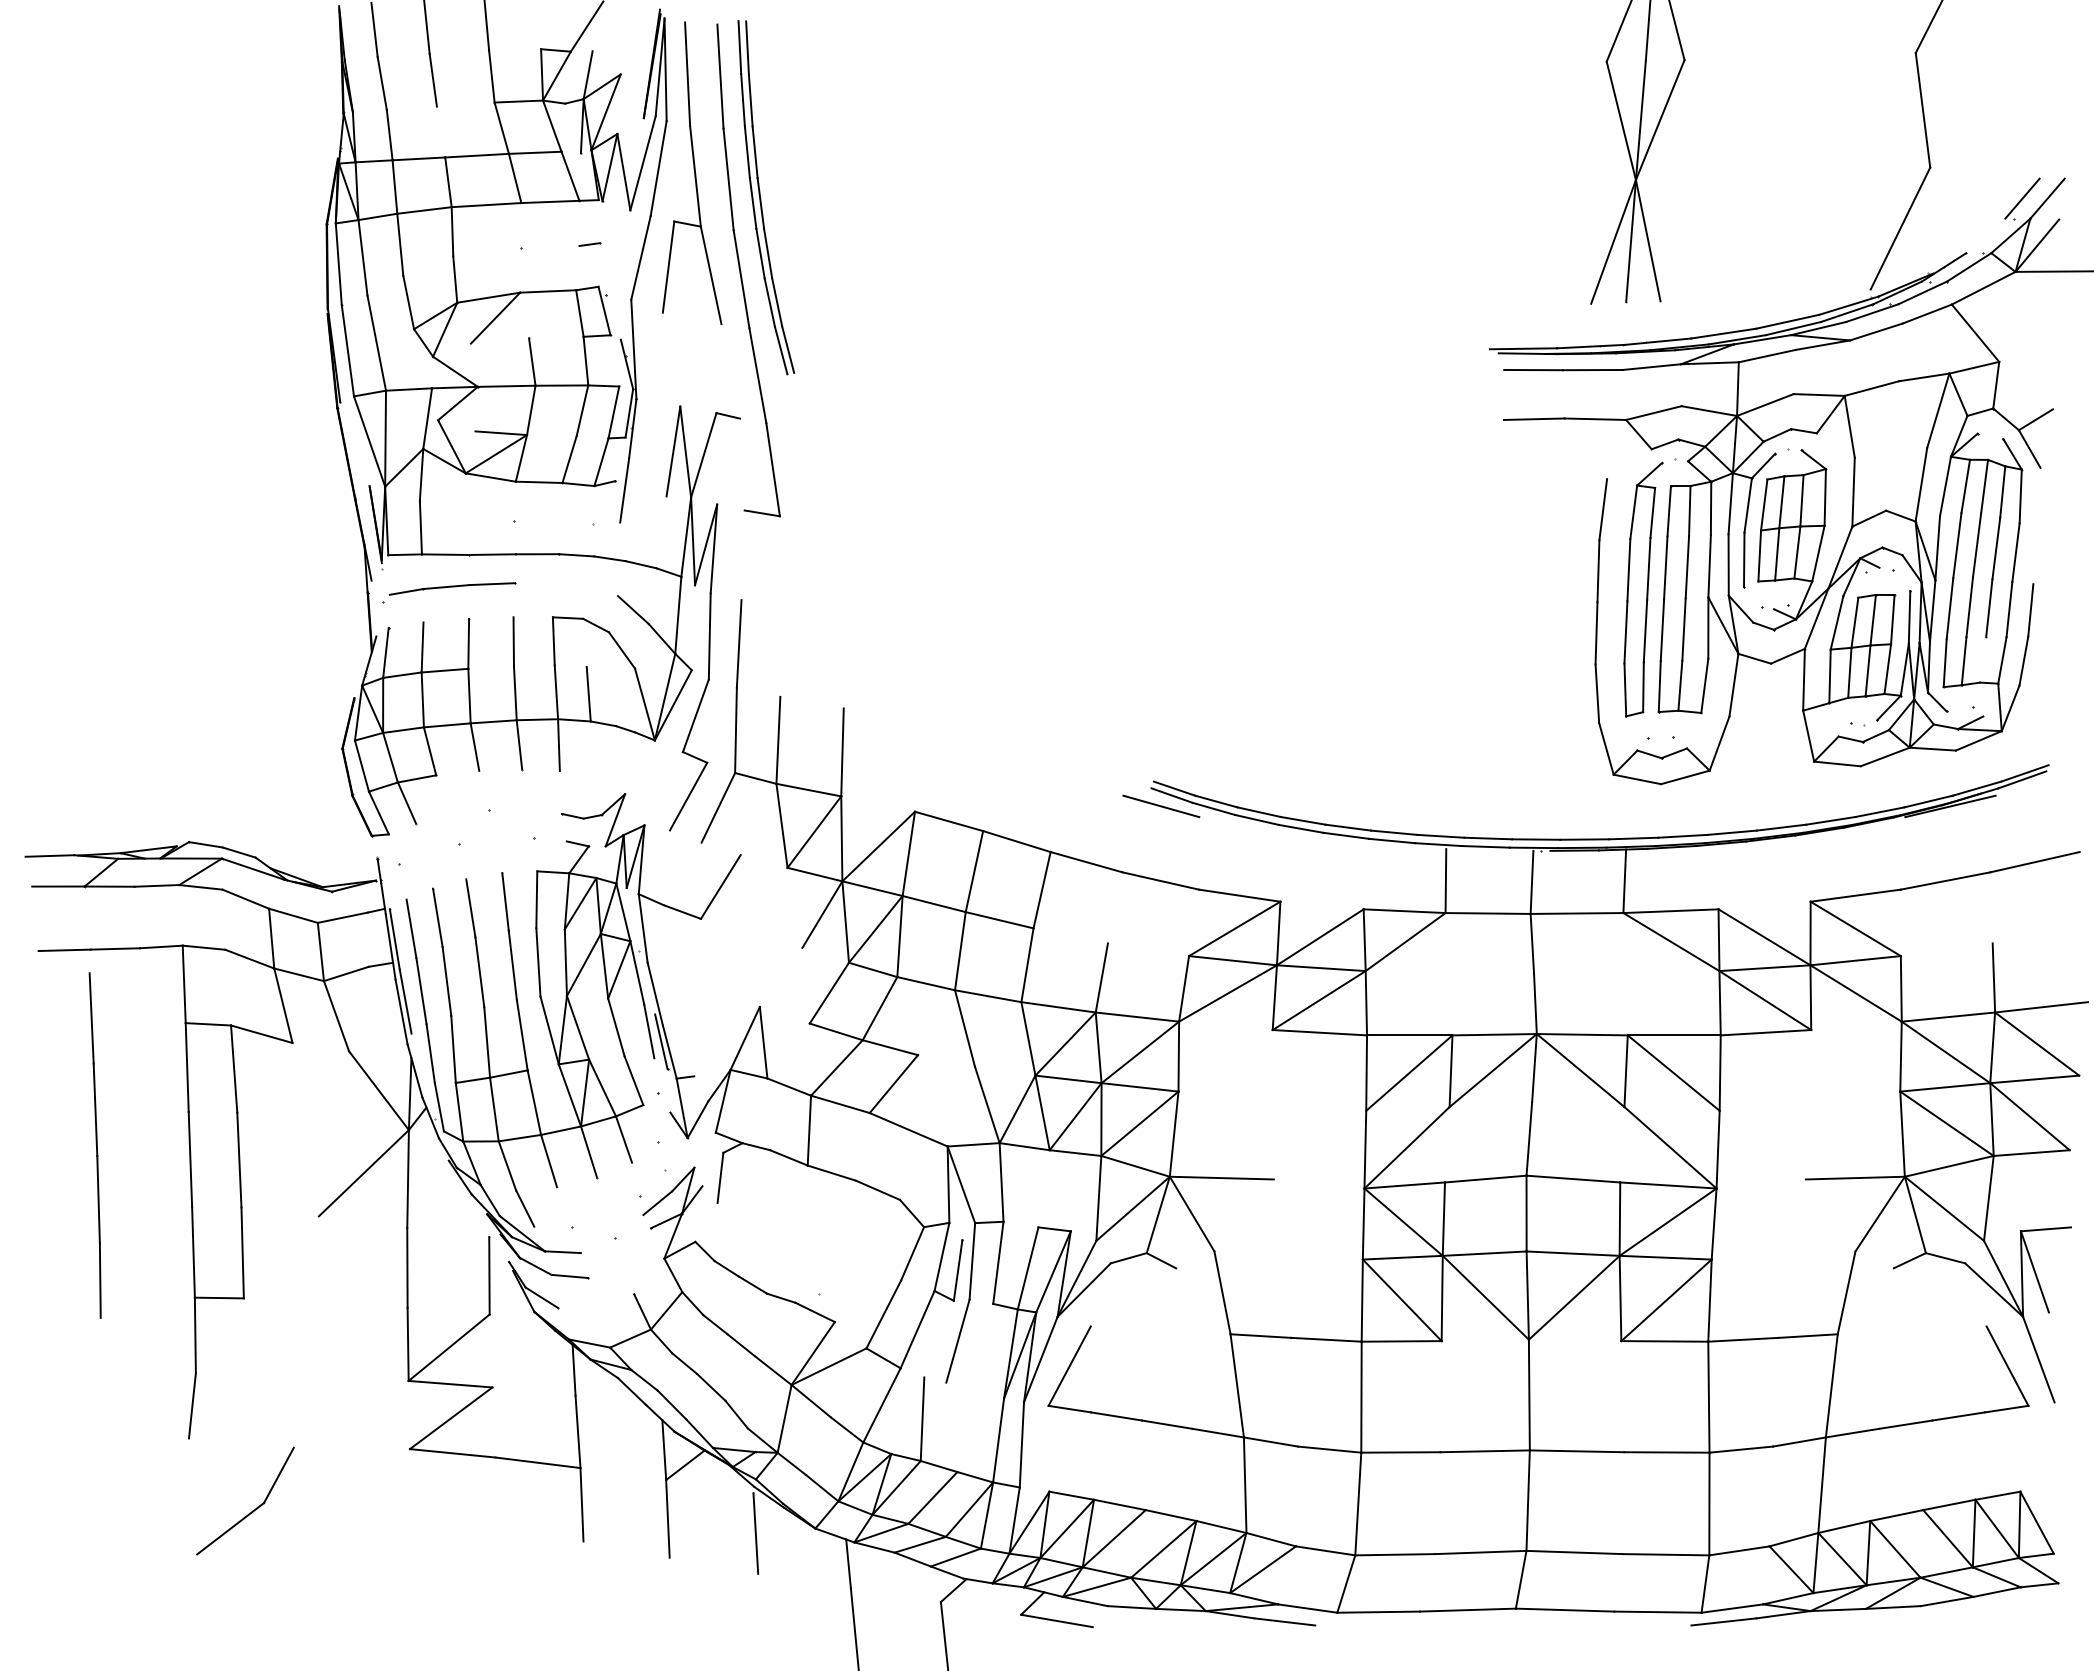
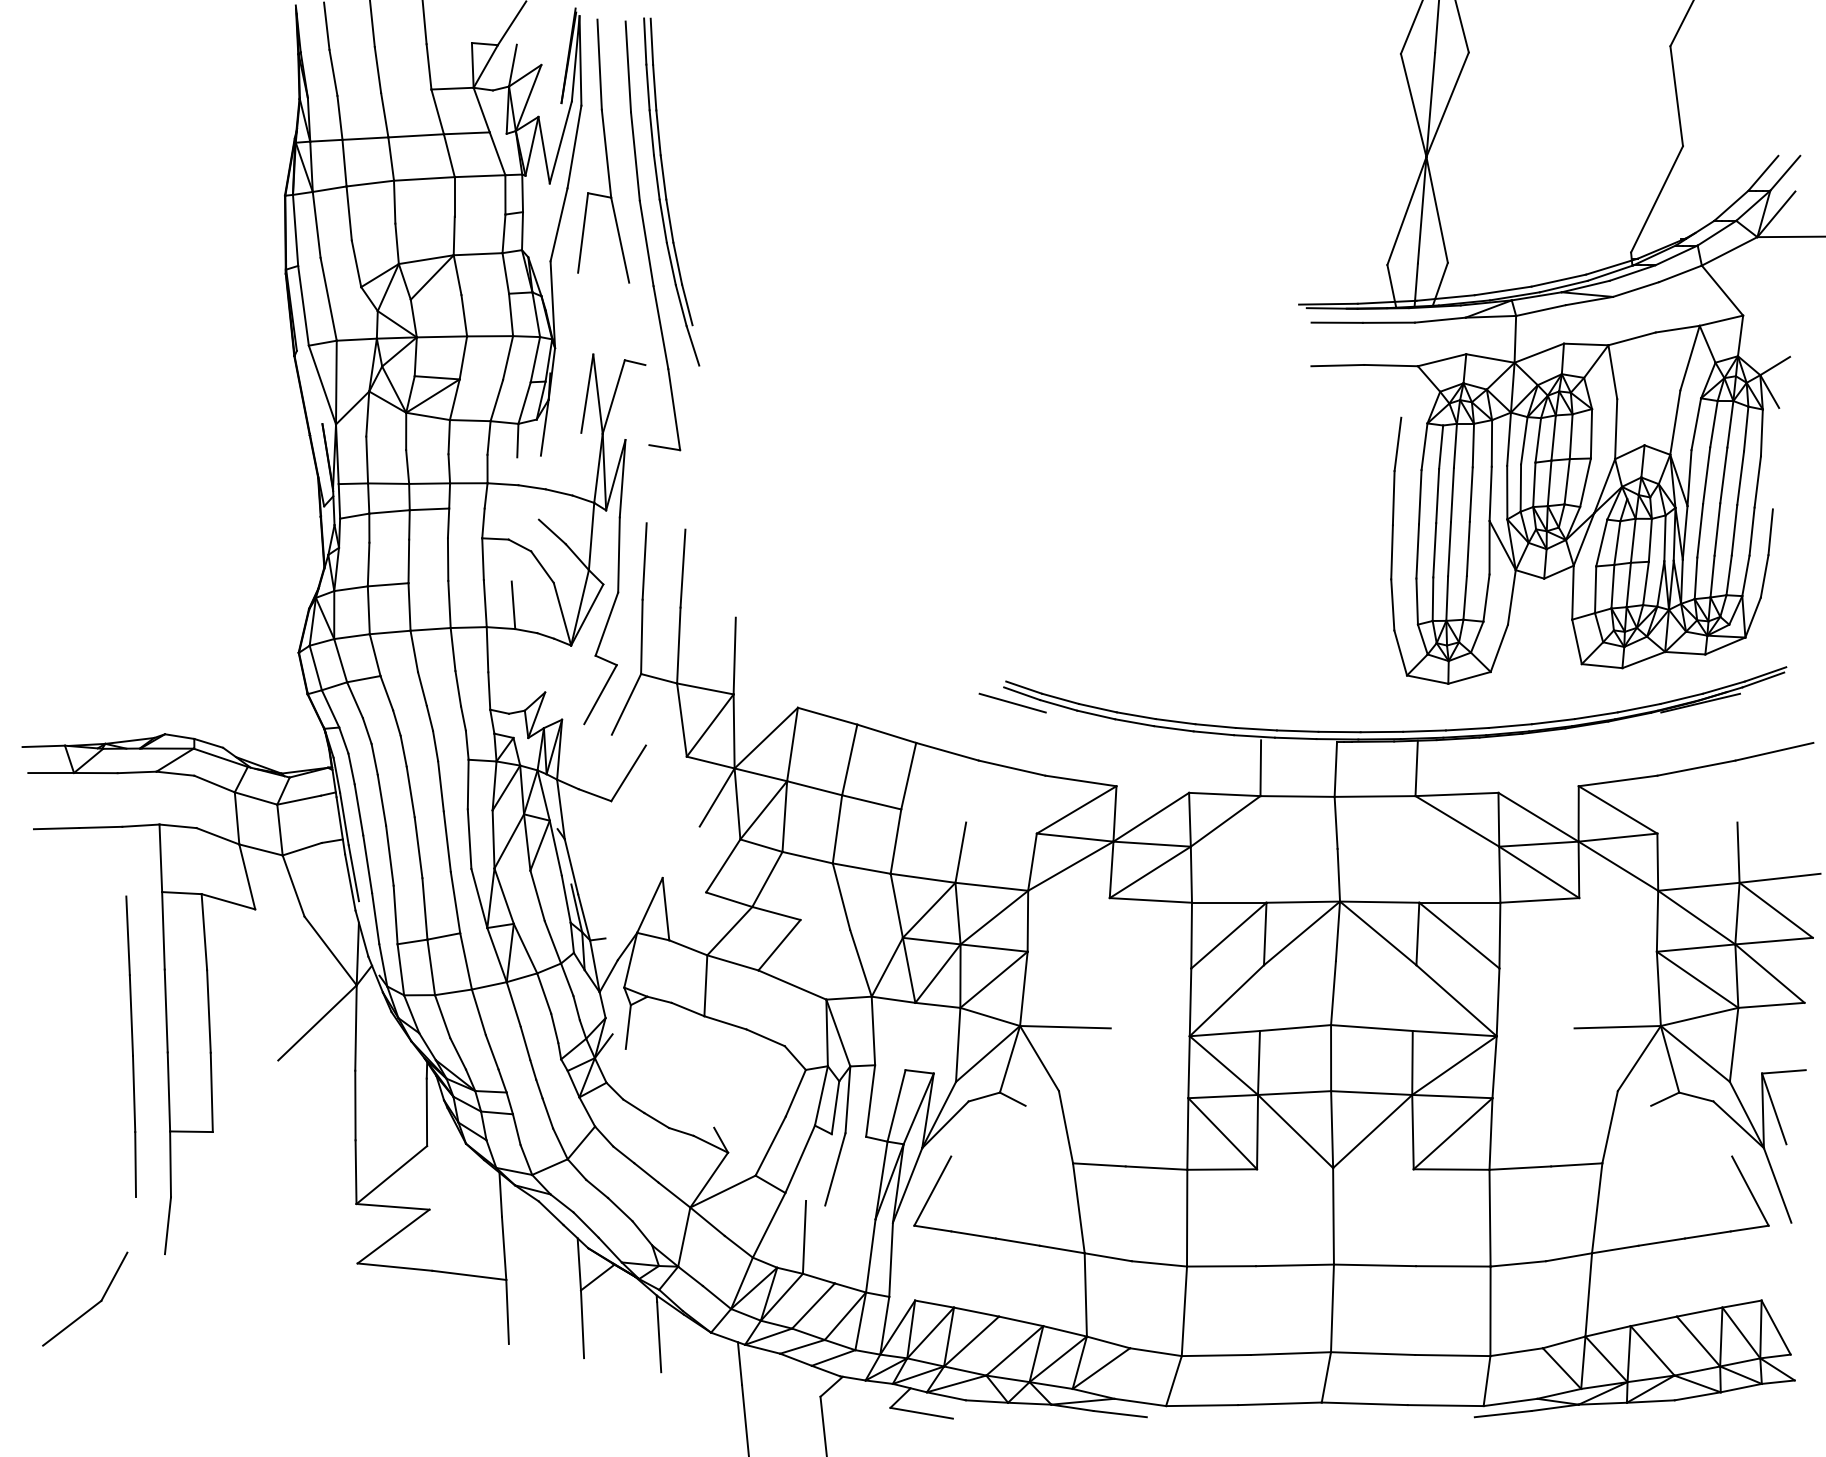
line: (440, 131) -> (384, 114), added
line: (1985, 235) -> (1731, 205), added
line: (614, 360) -> (535, 314), added
line: (782, 651) -> (682, 568), added
part: (94, 1145) -> (130, 1046), moved
part: (253, 1509) -> (92, 1306), moved

